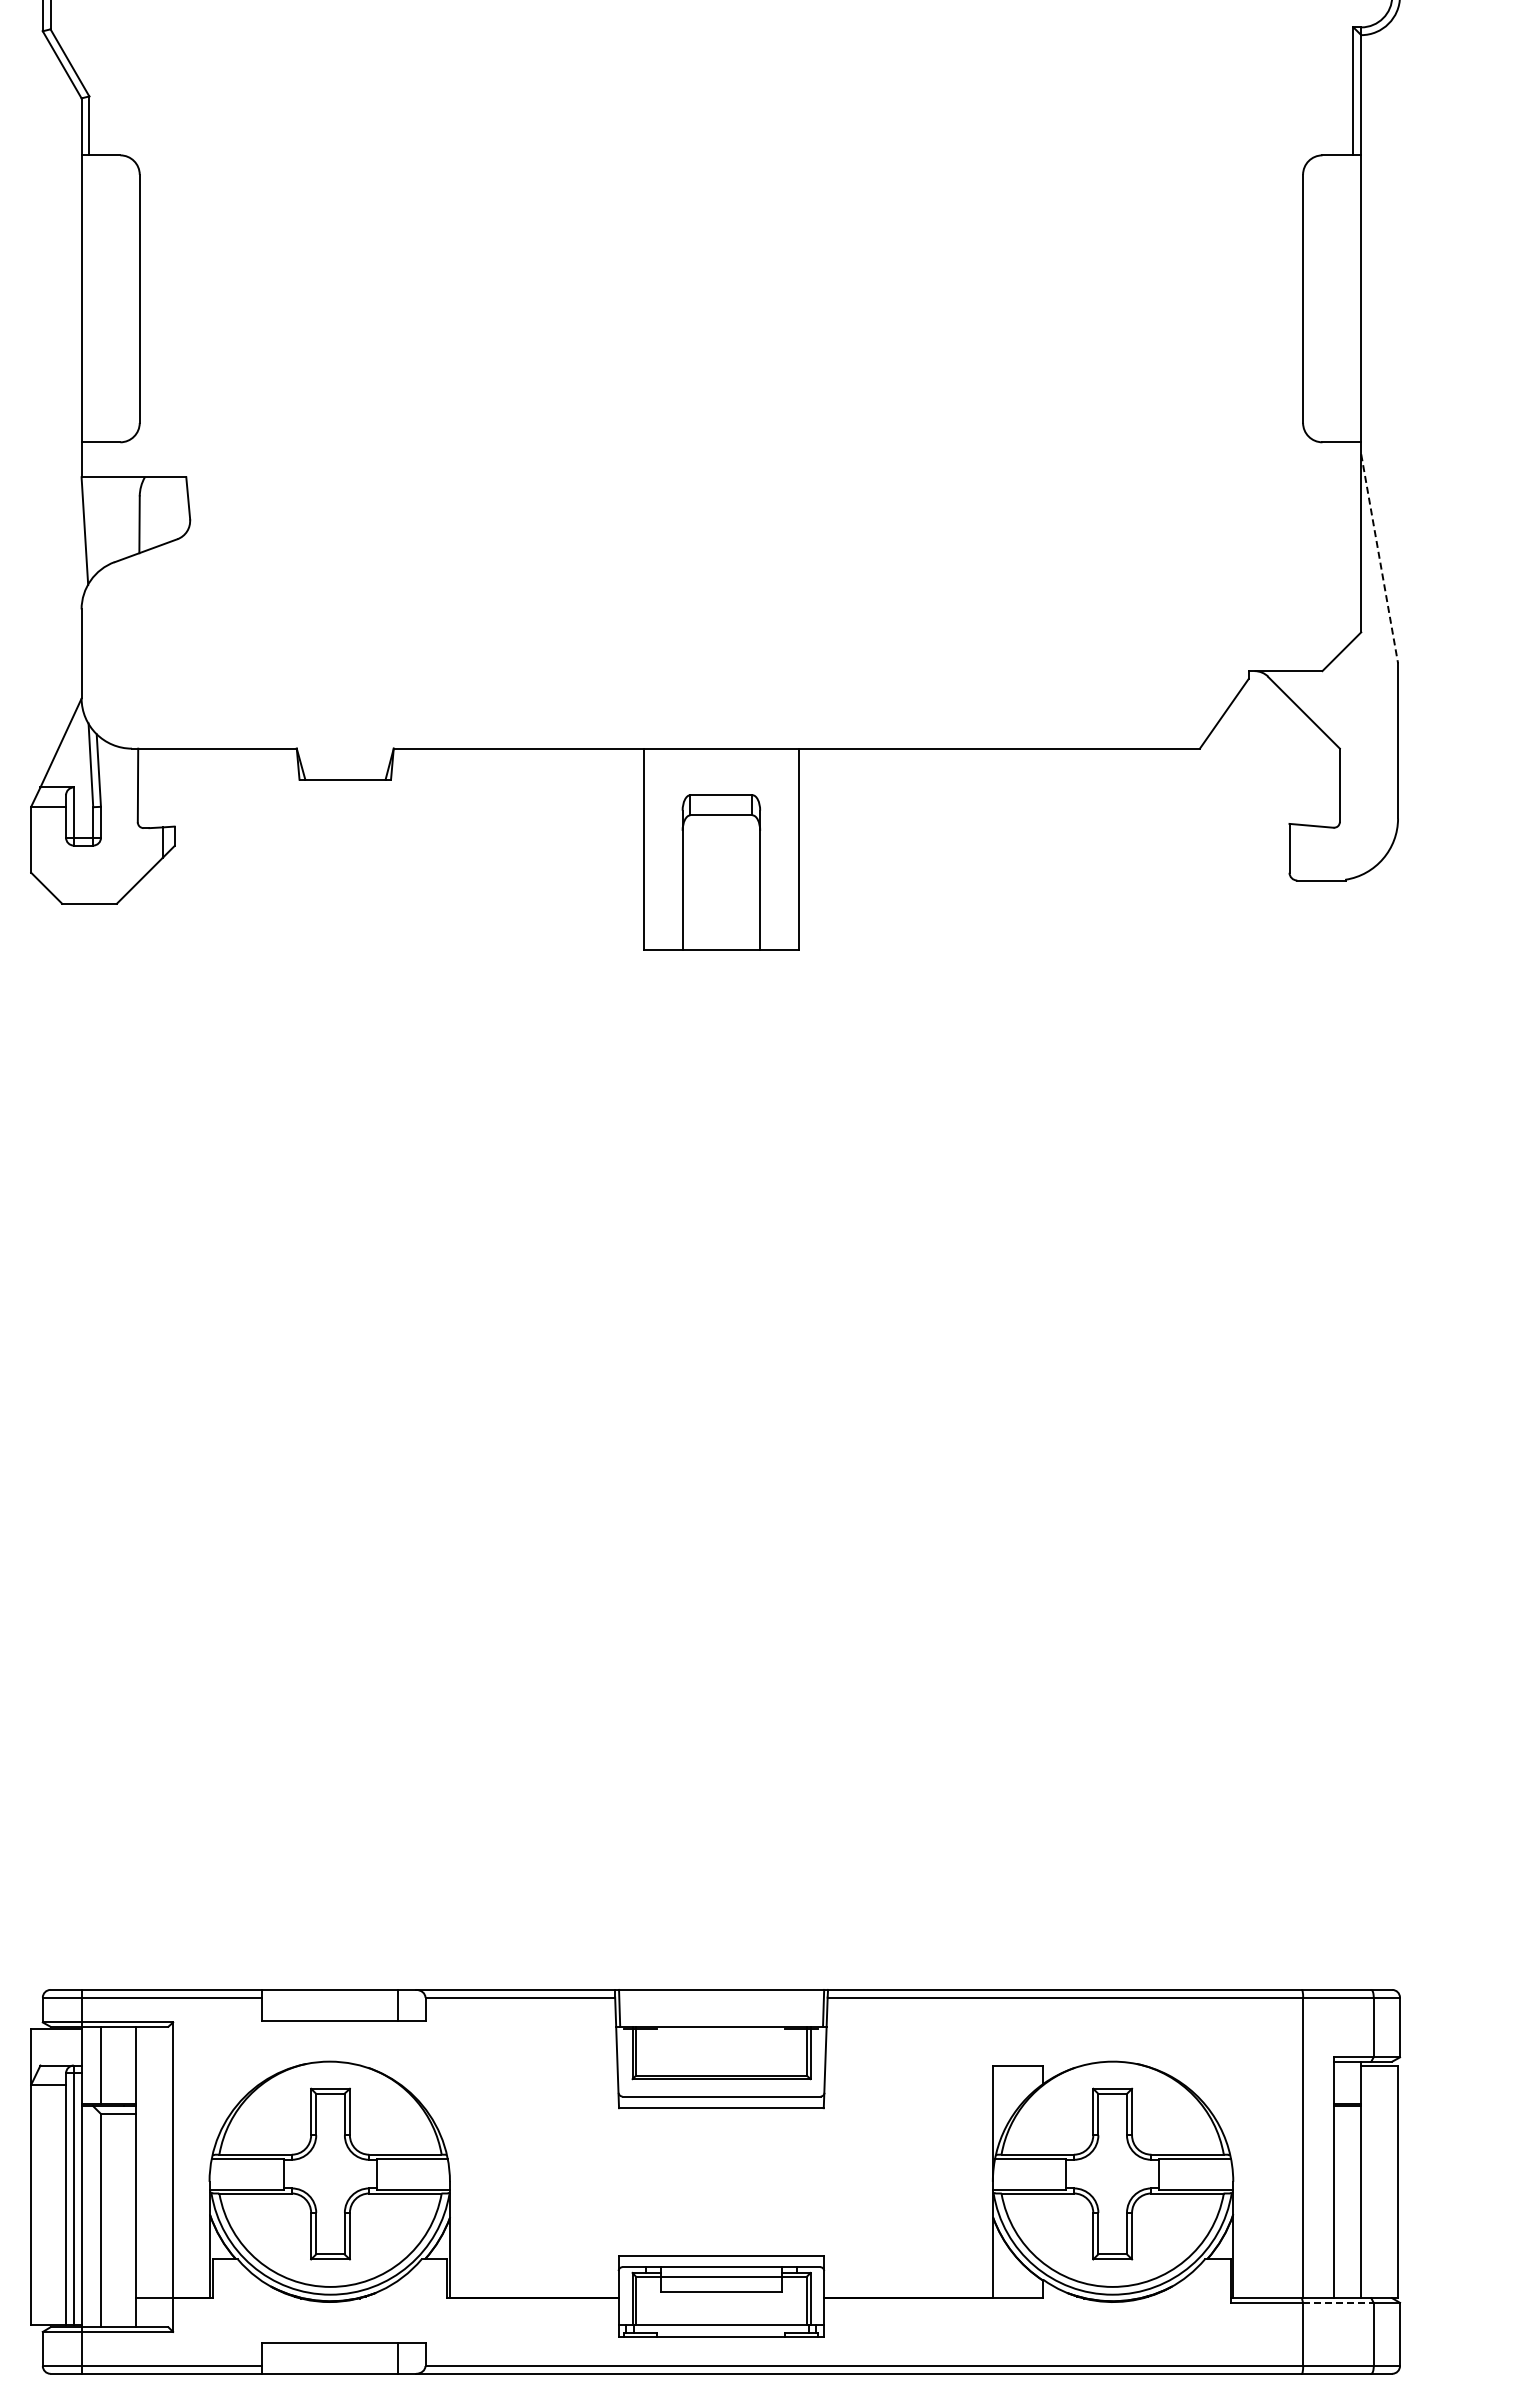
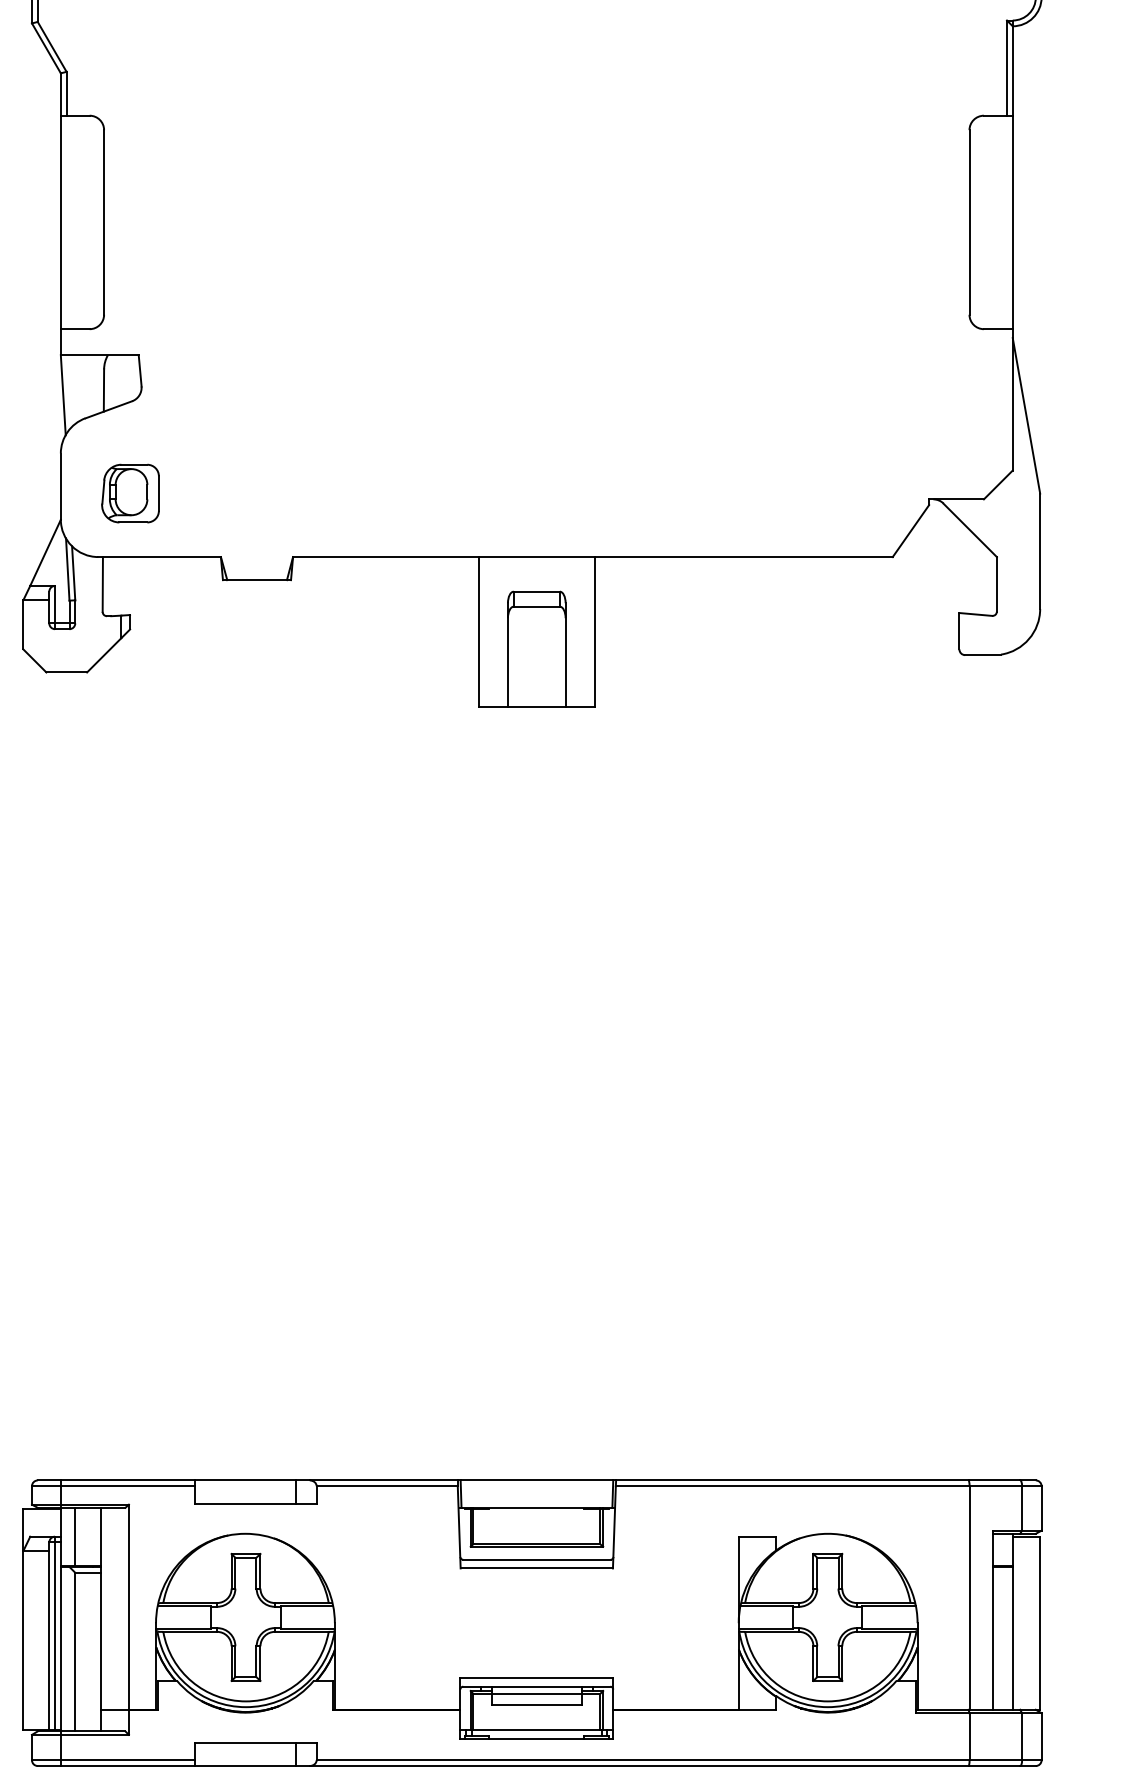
line: (1379, 559) -> (1026, 416), dashed -> solid
part: (175, 662) -> (130, 492), added
line: (1338, 2302) -> (995, 1712), dashed -> solid

